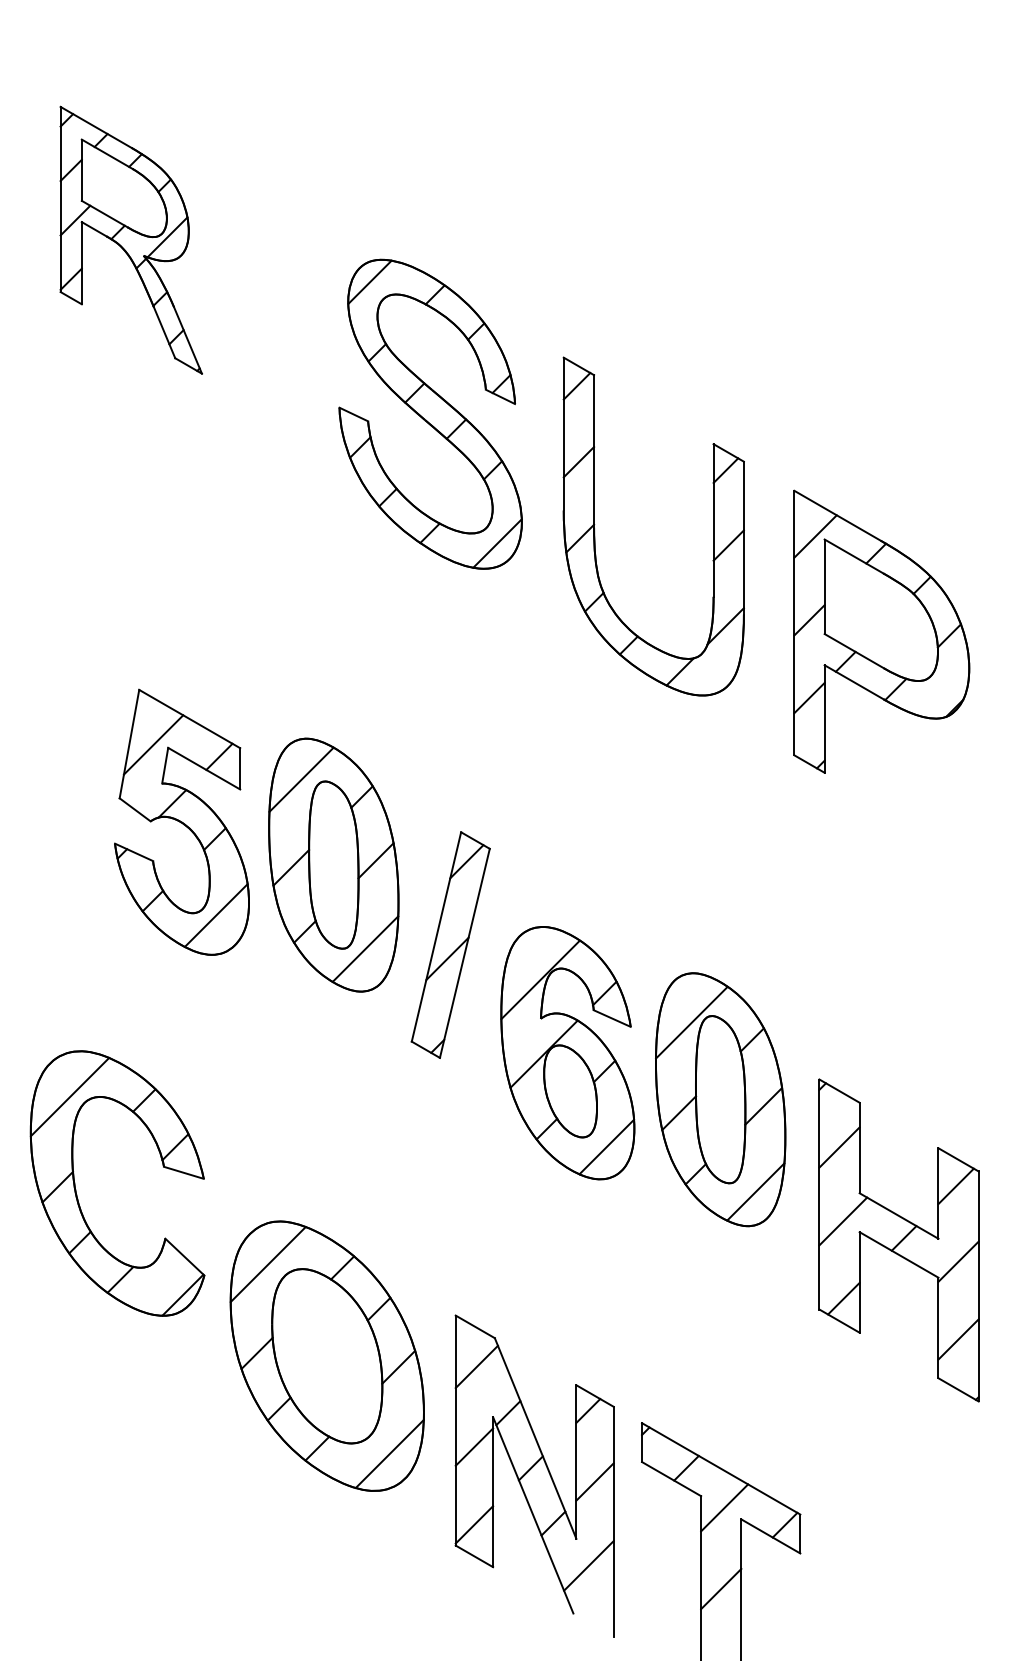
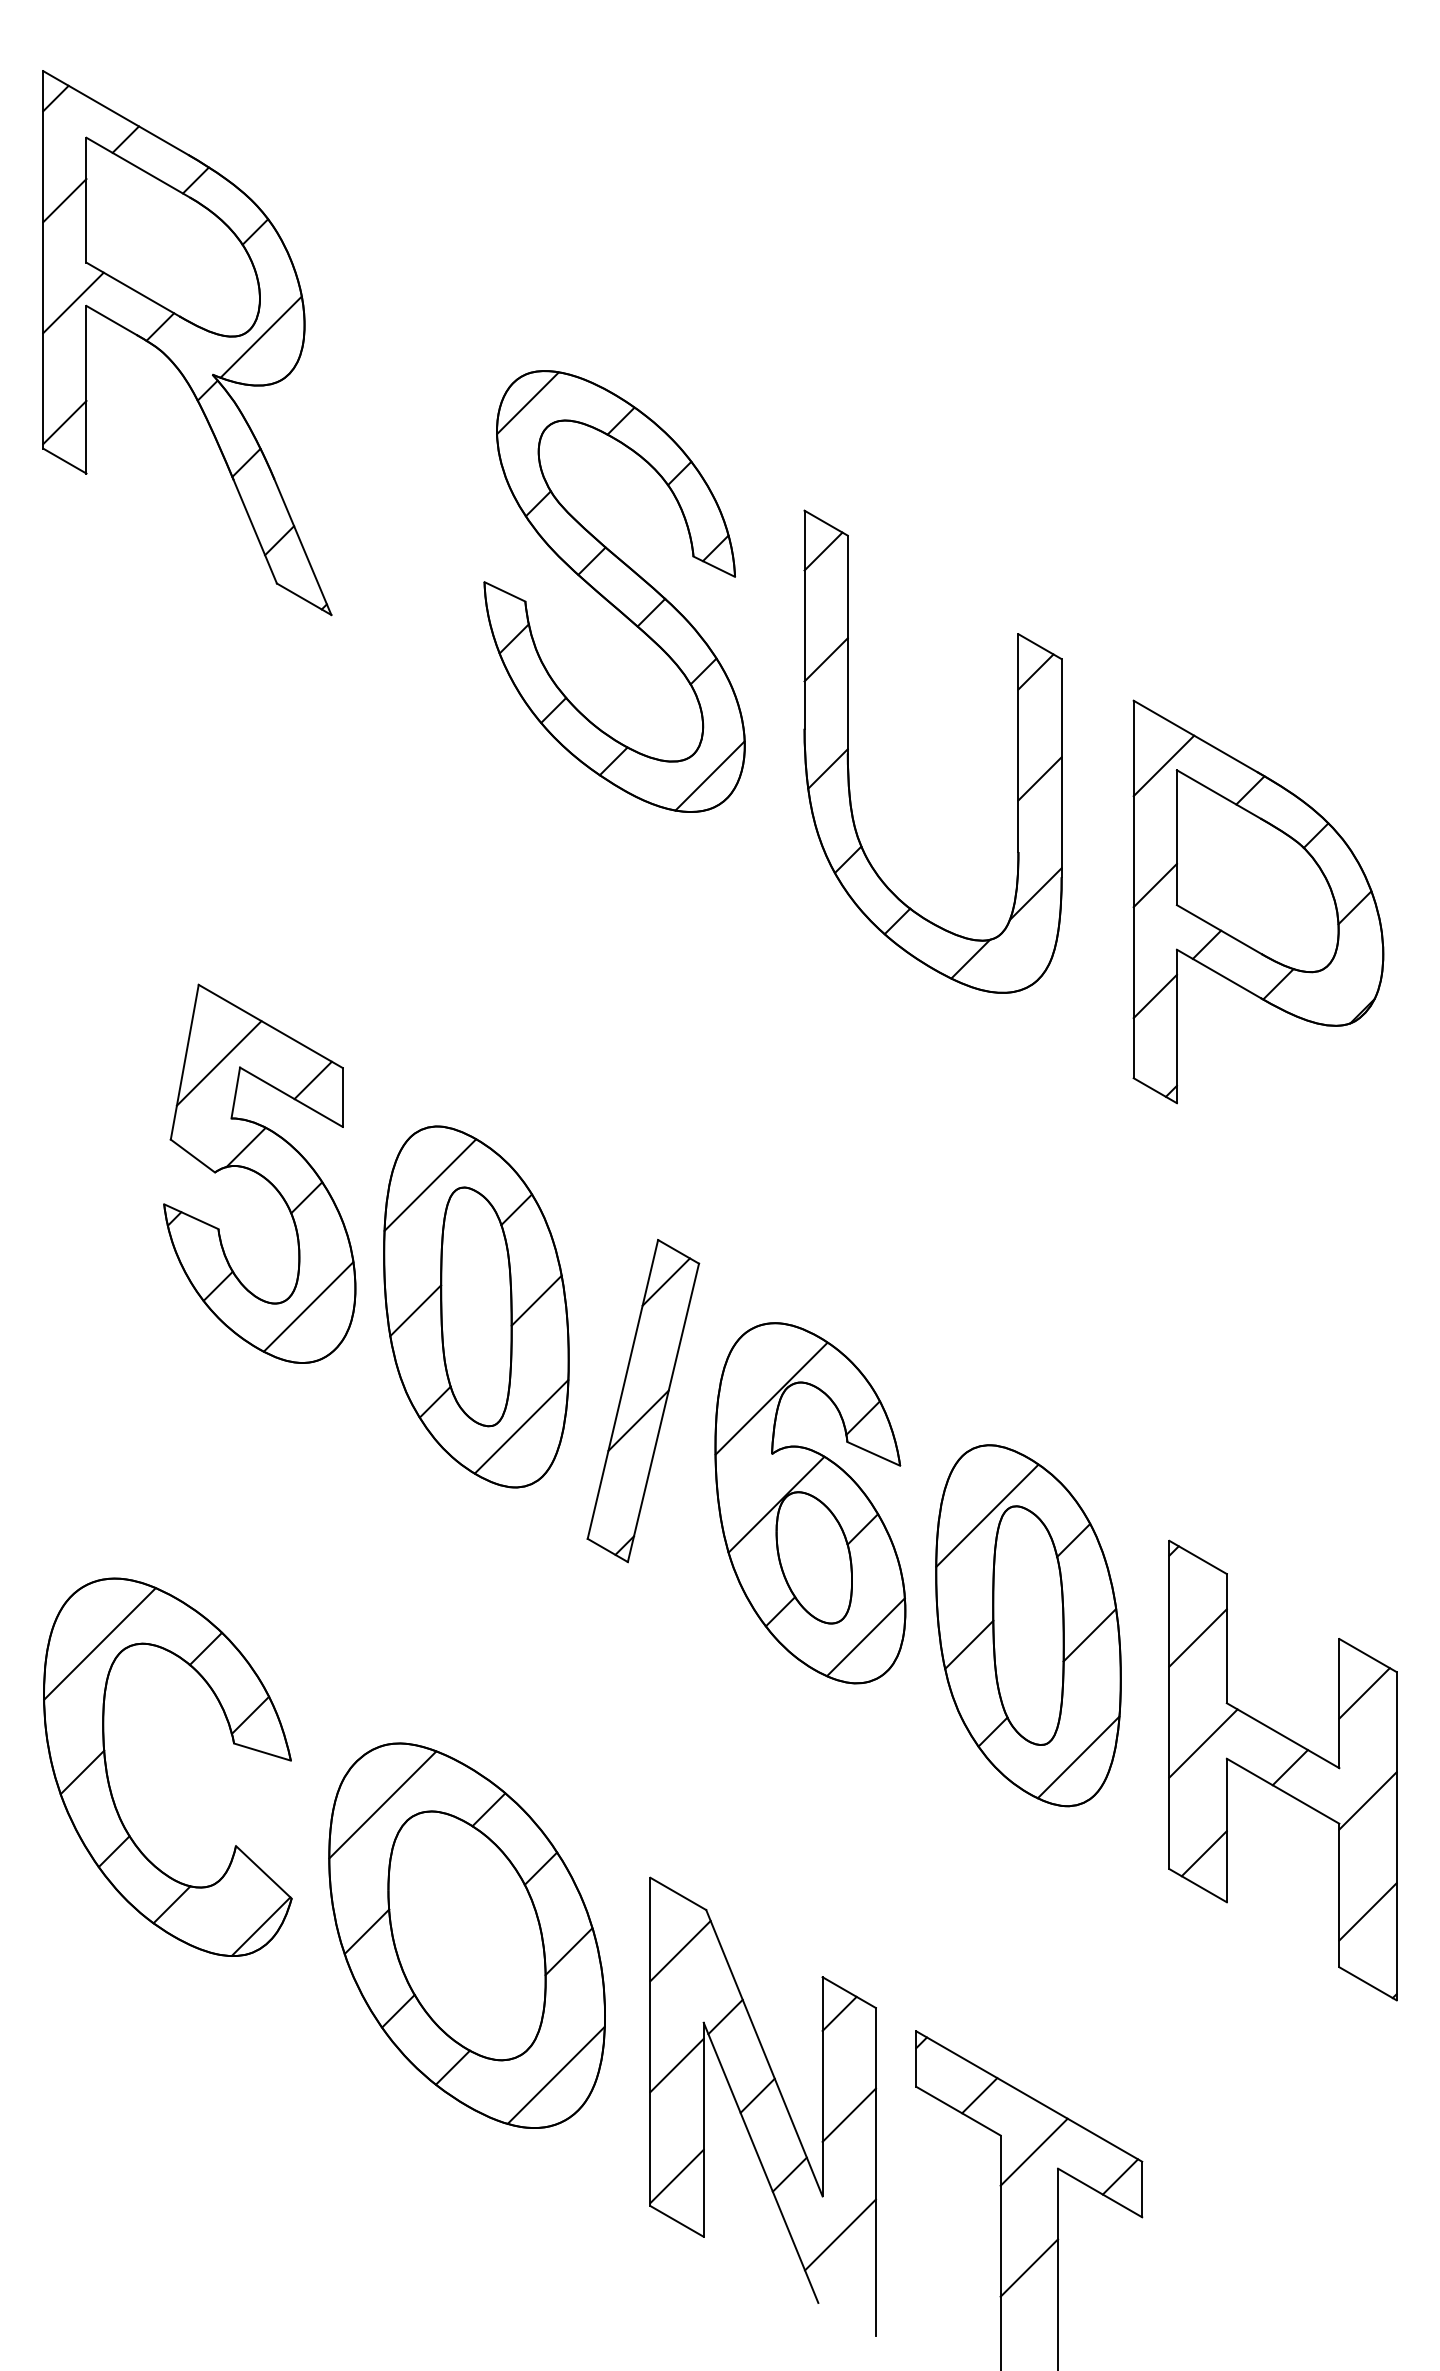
part: (131, 240) -> (187, 343), size x1.43
part: (333, 864) -> (476, 1306), moved
part: (450, 945) -> (643, 1401), moved
part: (720, 1099) -> (1028, 1625), moved
part: (76, 1192) -> (109, 1780), moved

